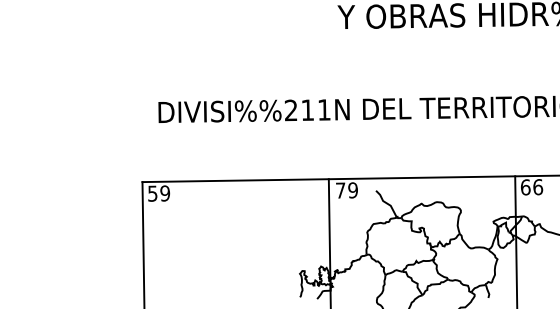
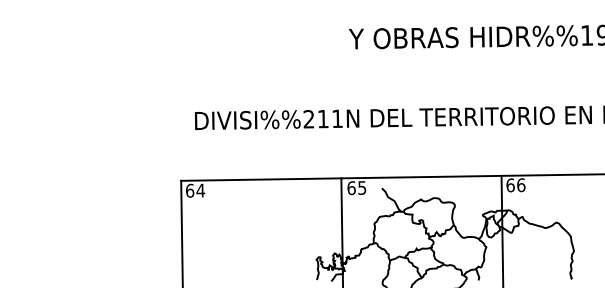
text: (346, 191) -> (356, 188), 79 -> 65
text: (159, 193) -> (195, 190), 59 -> 64

